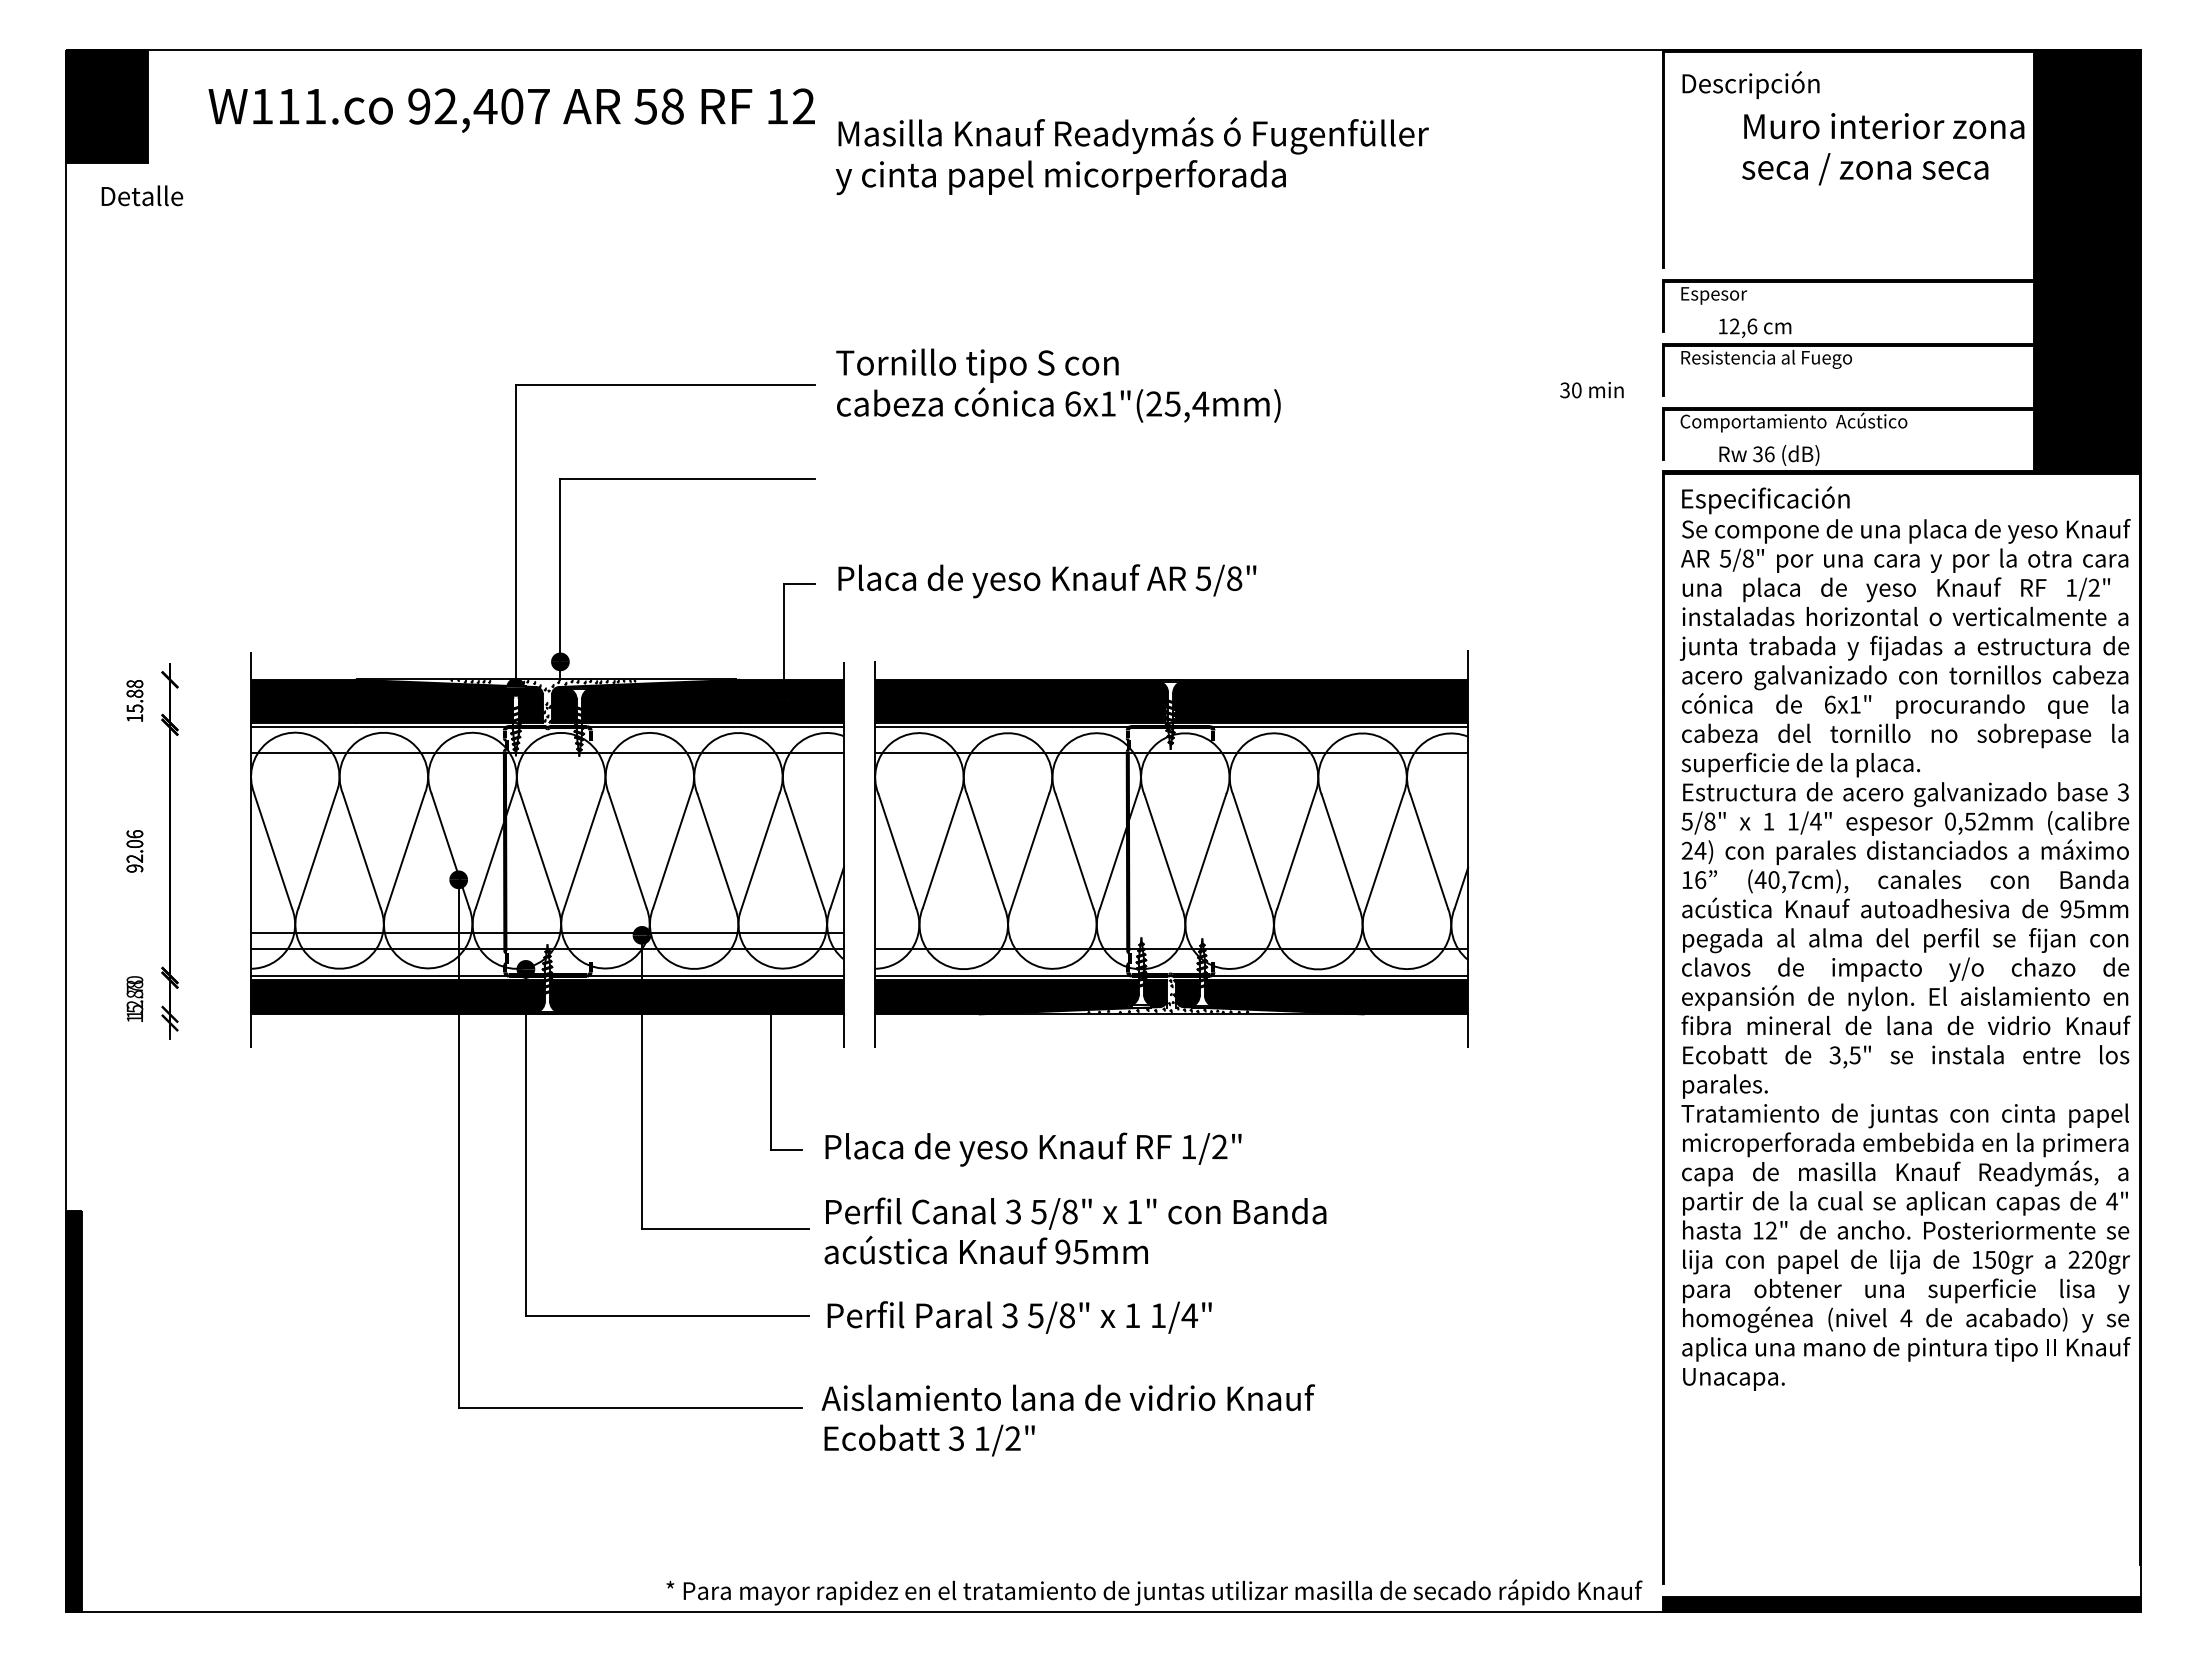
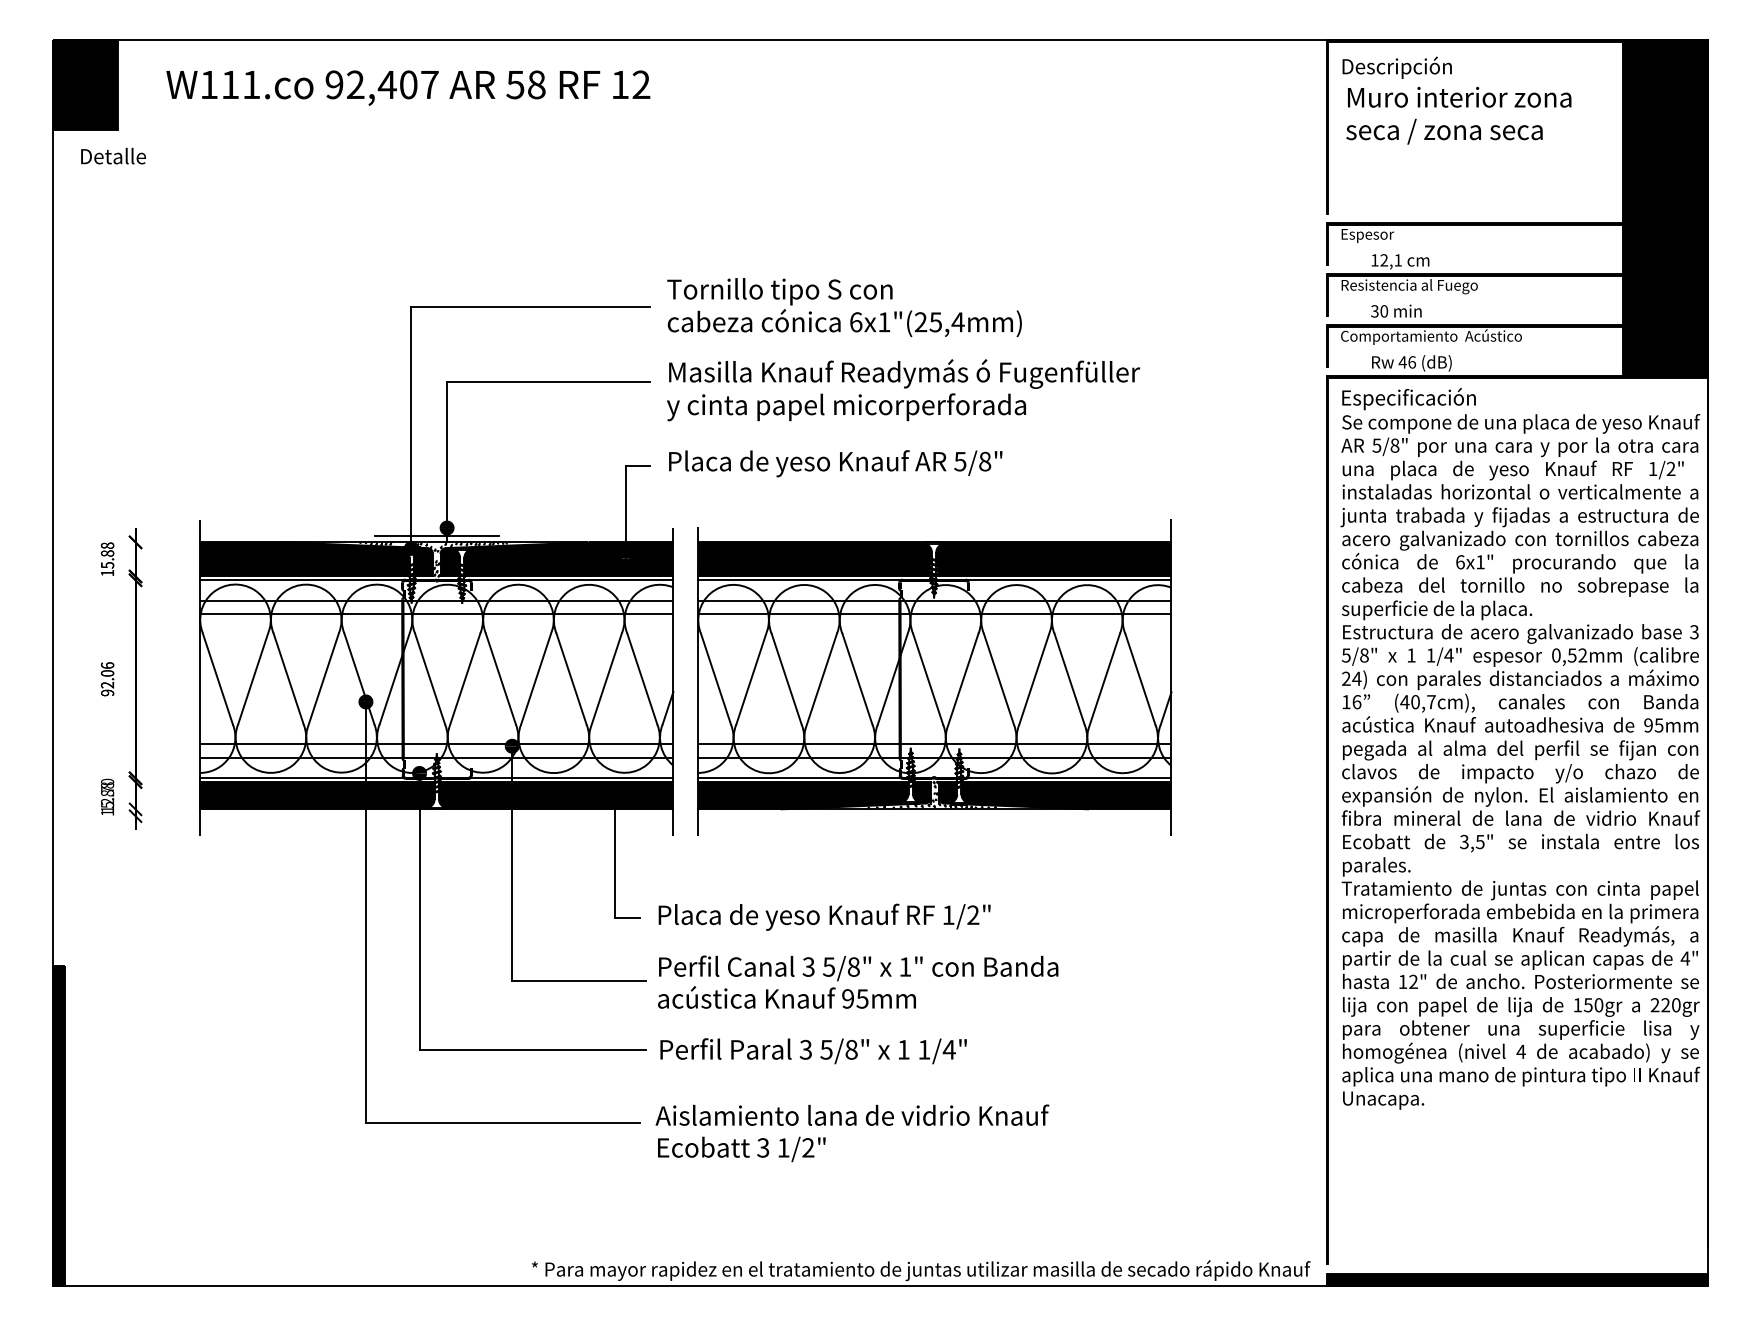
text: (1883, 149) -> (1459, 115), moved
text: (1131, 155) -> (902, 389), moved
text: (1752, 326) -> (1398, 260), 12,6 -> 12,1
text: (1591, 389) -> (1396, 310), moved
text: (1757, 454) -> (1402, 362), 36 -> 46
line: (547, 671) -> (436, 535), added
line: (547, 770) -> (436, 614), added
line: (1171, 770) -> (934, 614), added
line: (1171, 932) -> (934, 743), added

